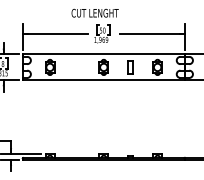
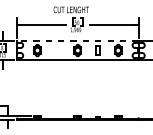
line: (103, 54) -> (77, 40), solid -> dashed

